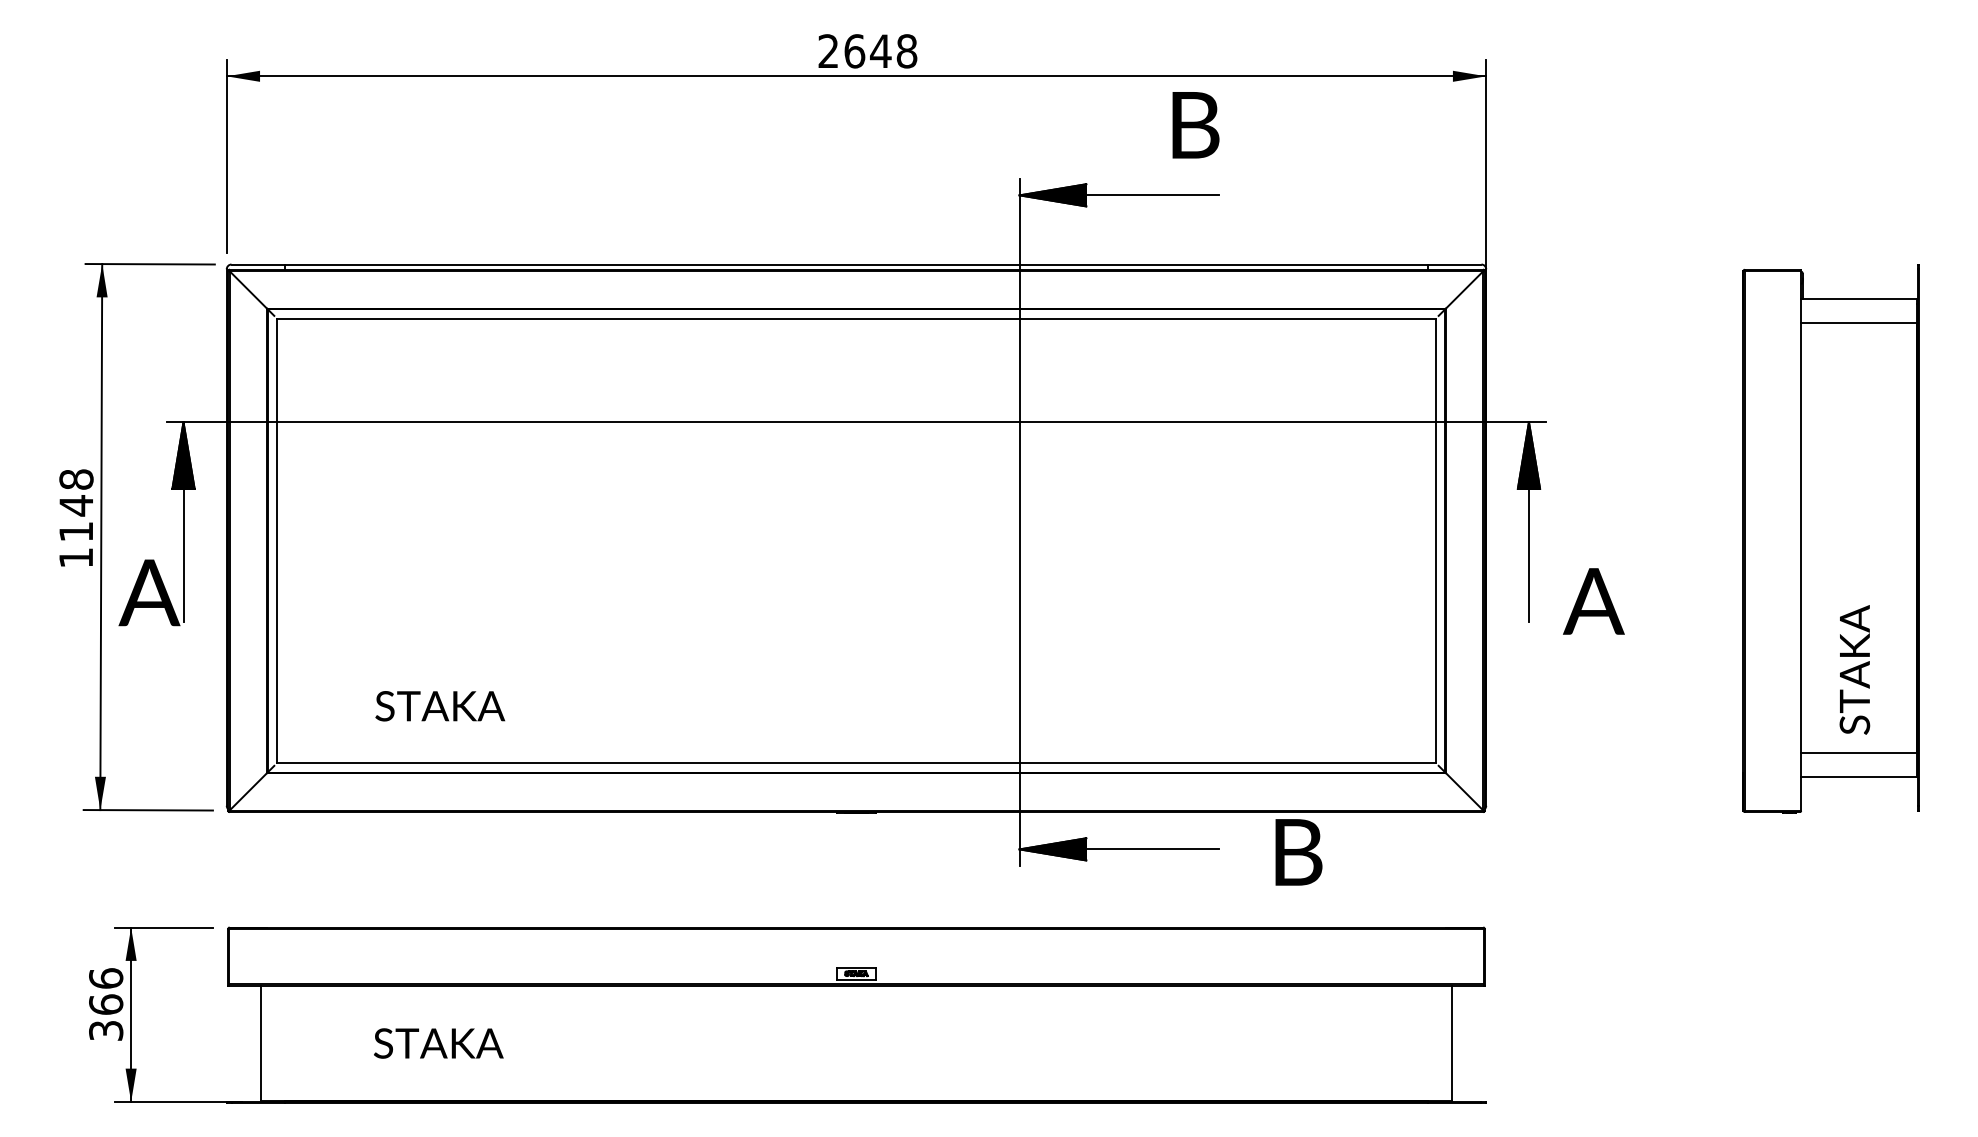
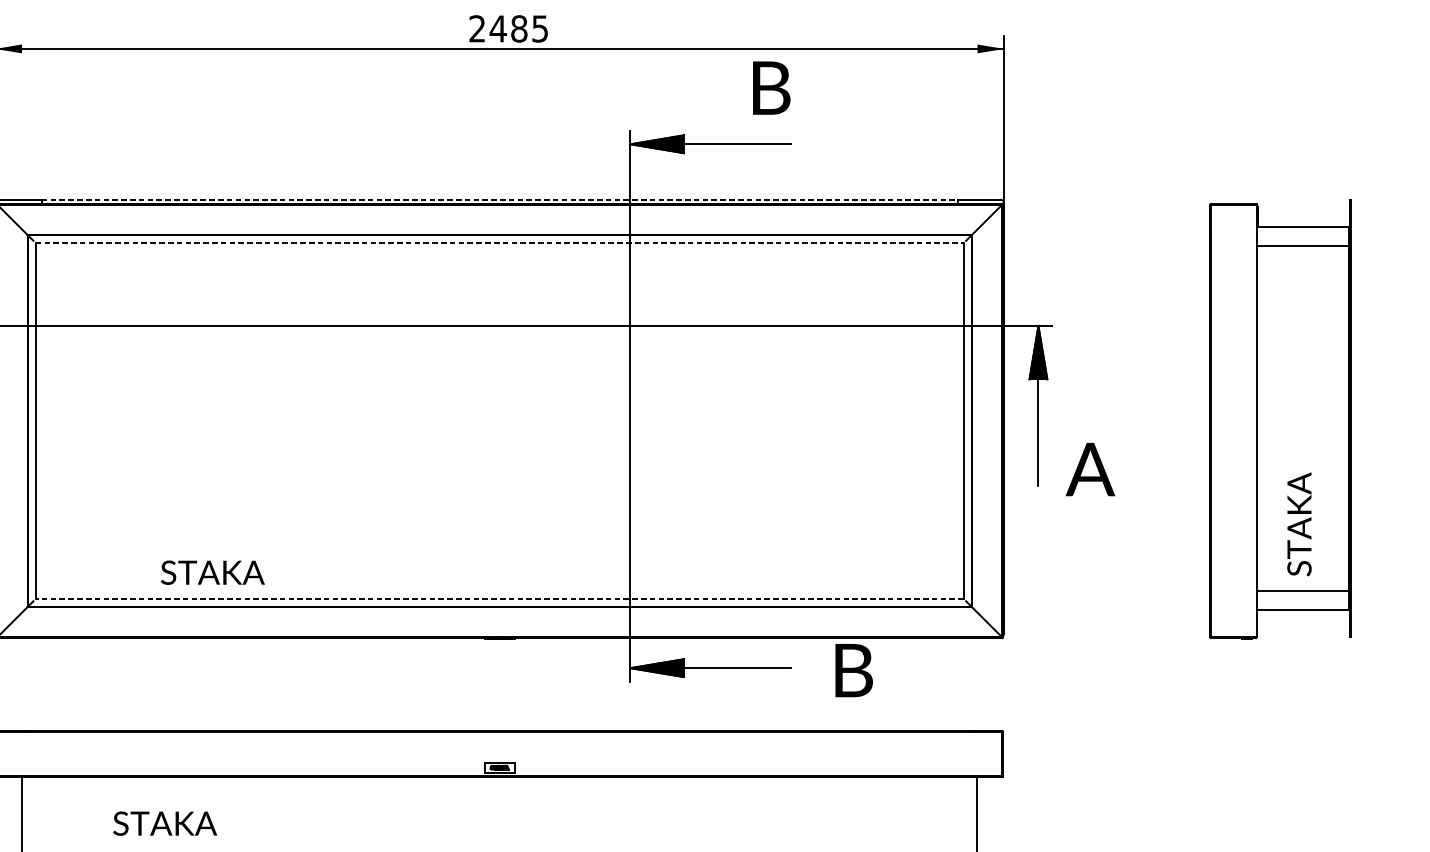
text: (880, 51) -> (519, 29), 2648 -> 2485
line: (856, 264) -> (499, 199), solid -> dashed
line: (856, 318) -> (499, 242), solid -> dashed
text: (440, 706) -> (213, 572), moved
line: (855, 763) -> (498, 599), solid -> dashed

